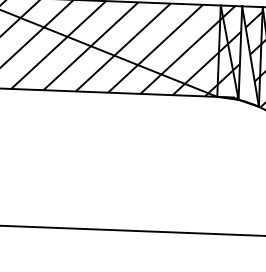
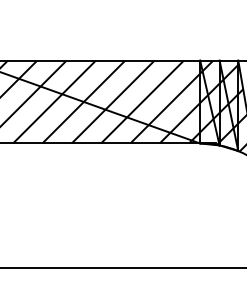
hatch: (247, 61) -> (226, 110), added

